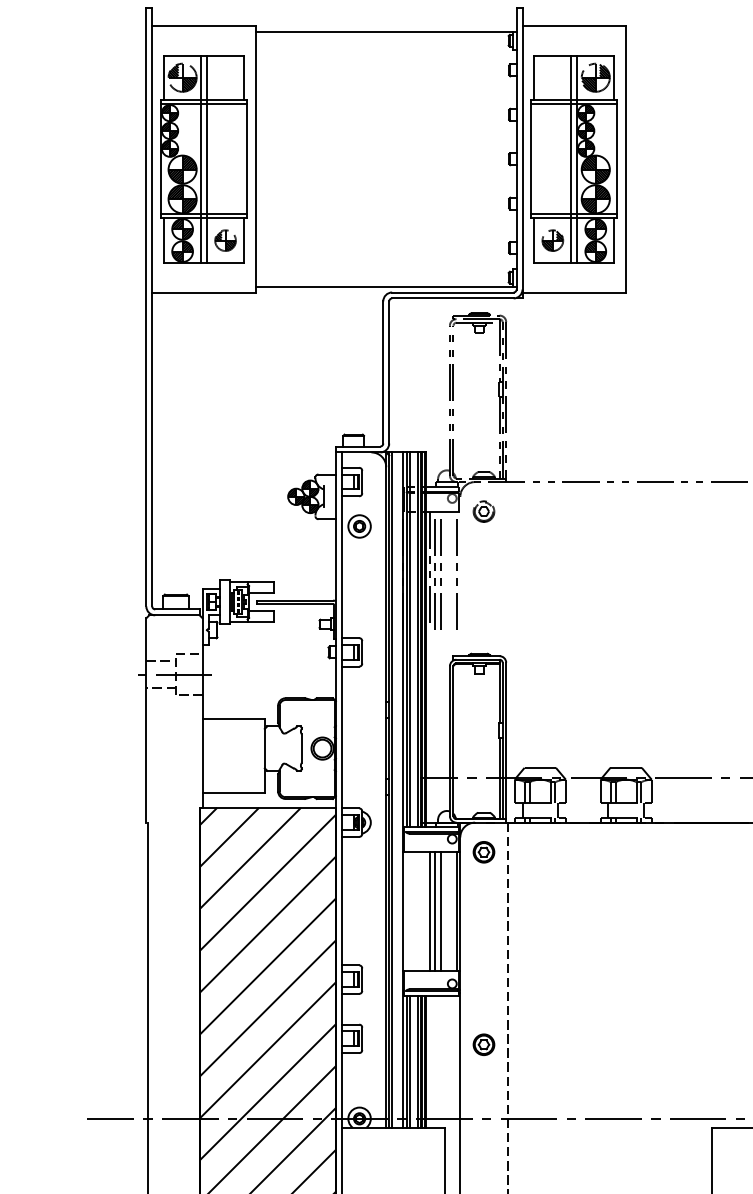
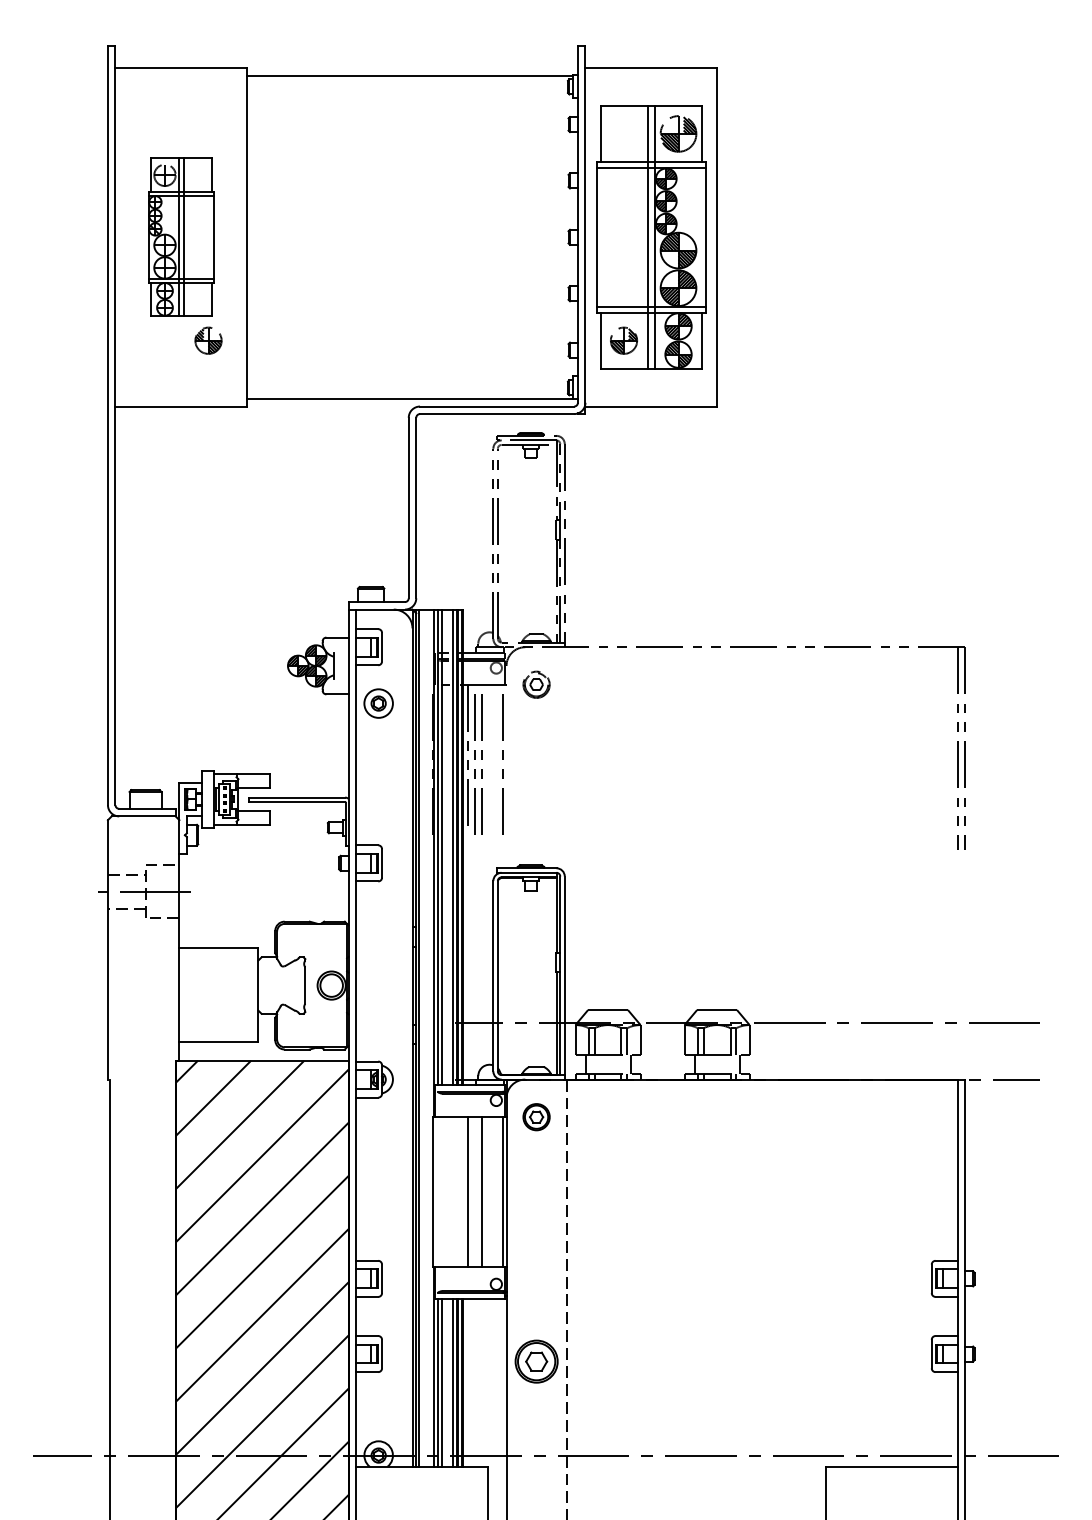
part: (204, 159) -> (181, 237), size x0.6
line: (435, 911) -> (474, 1192), removed
part: (483, 1044) -> (536, 1361), size x1.6

